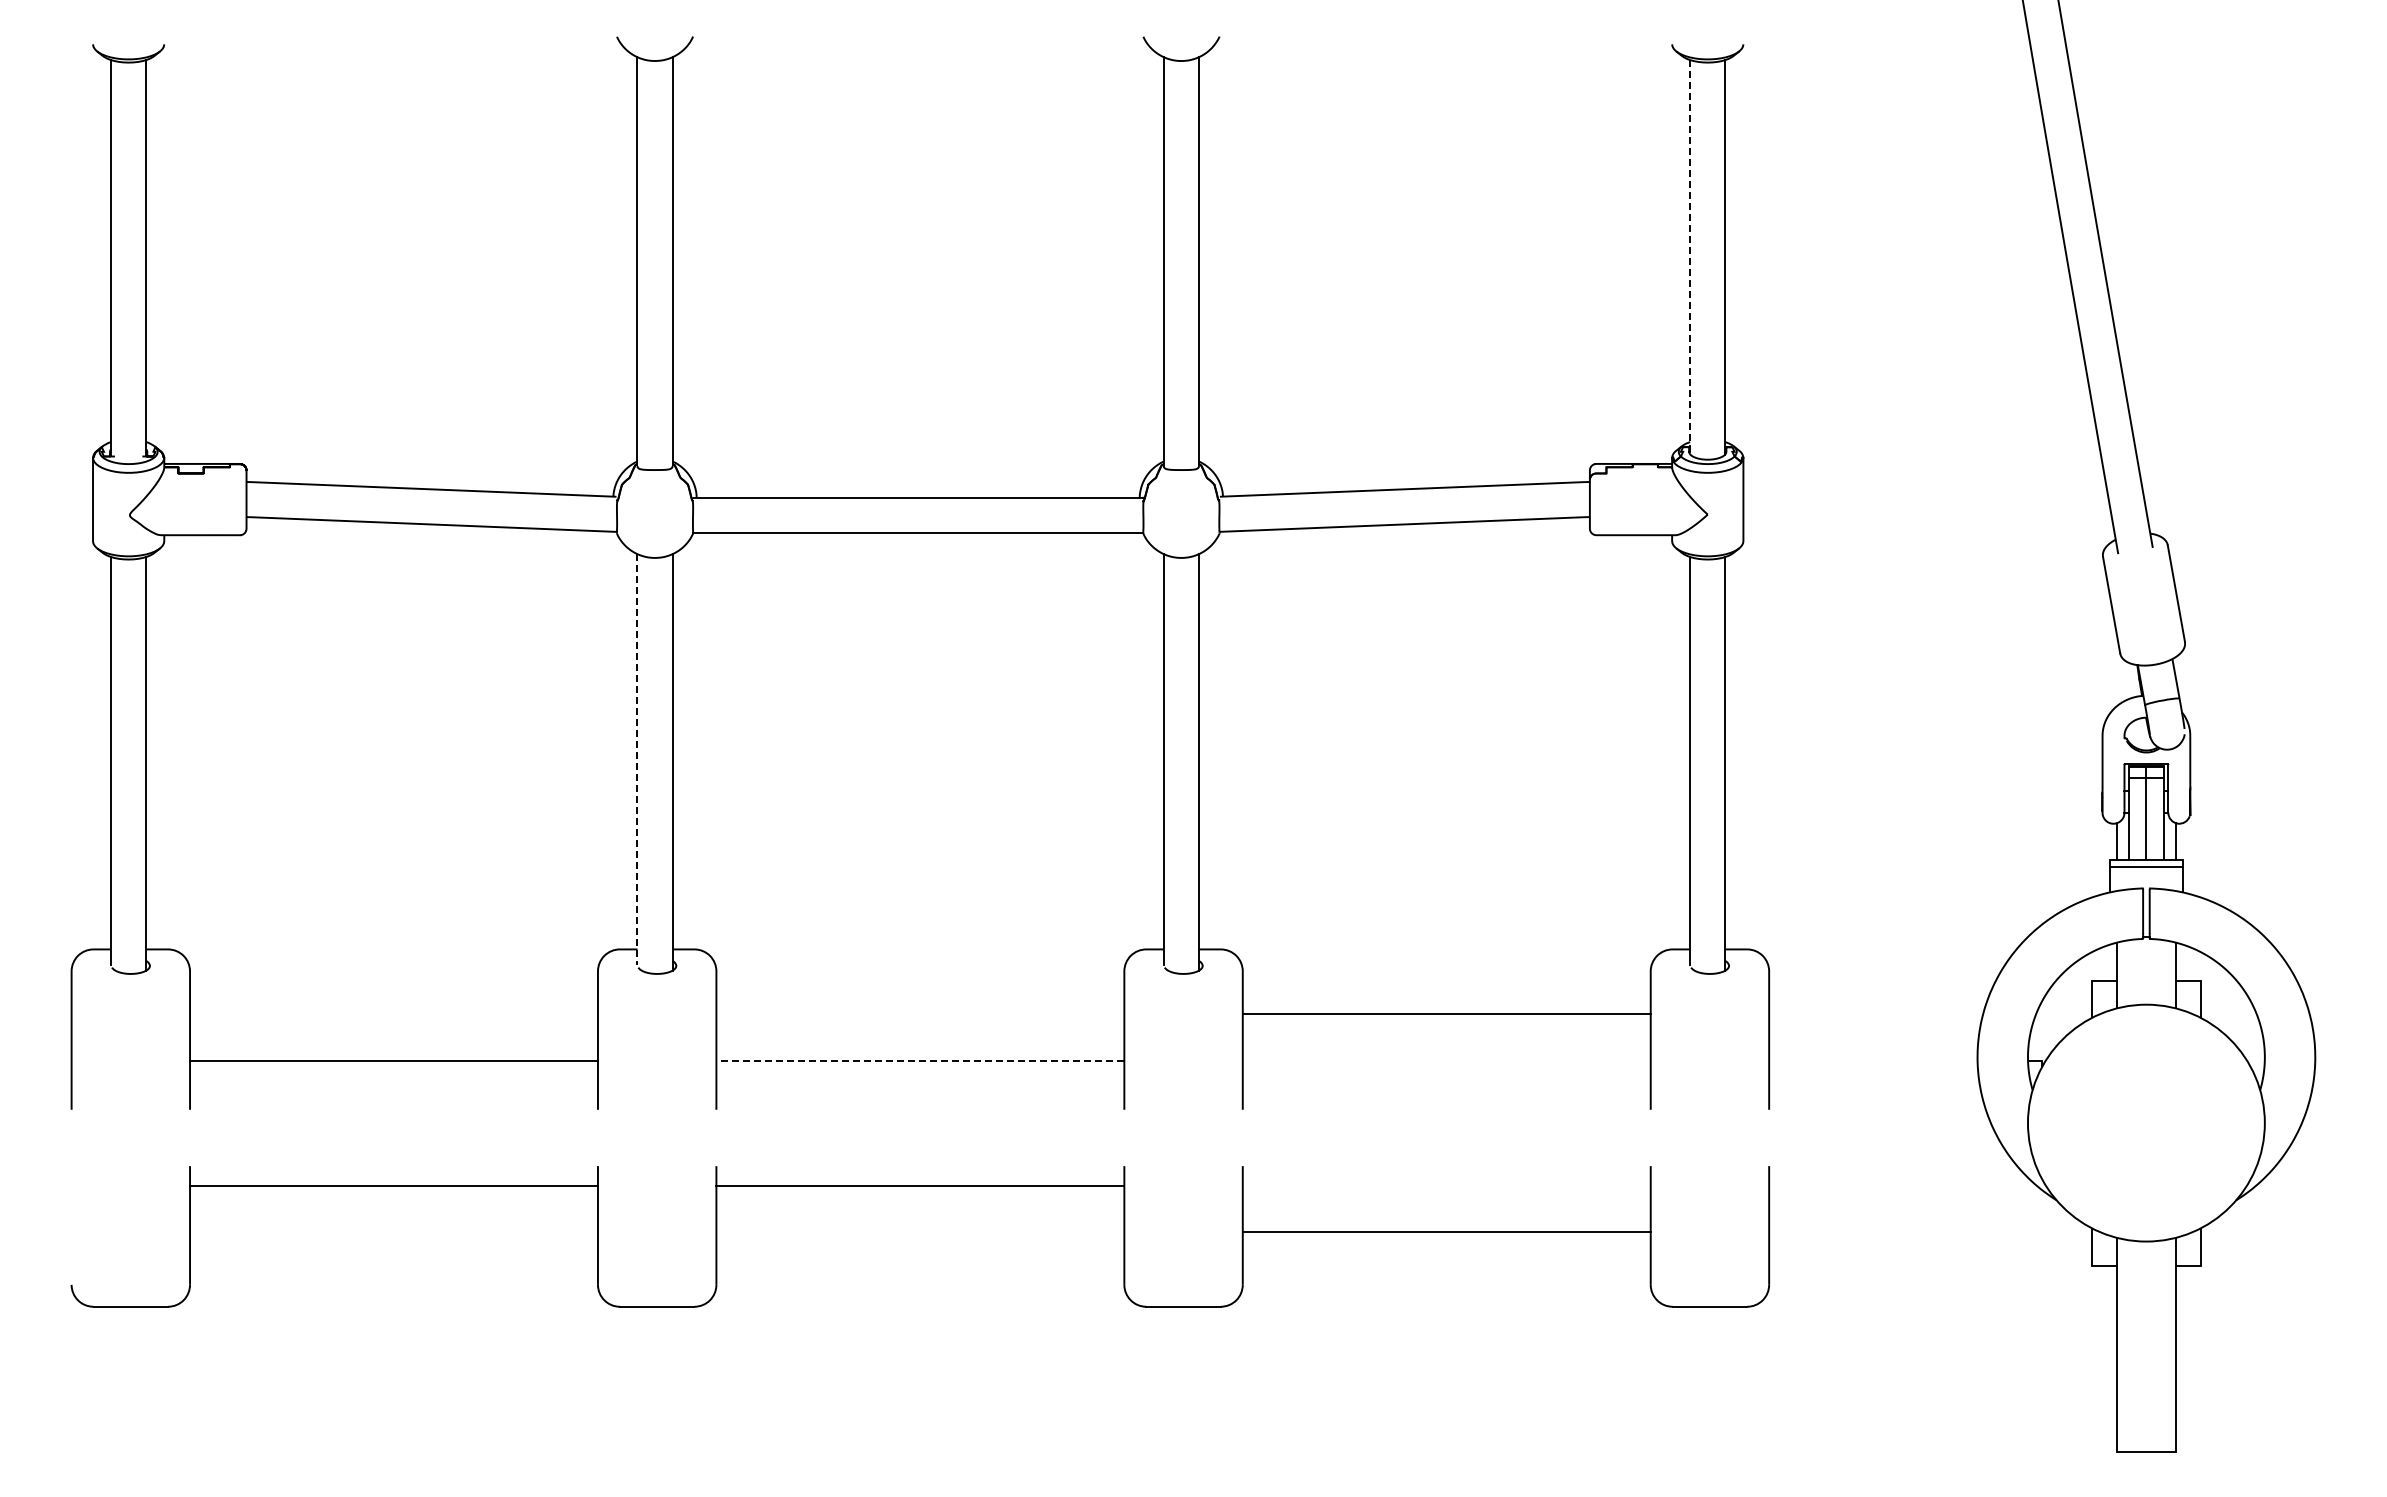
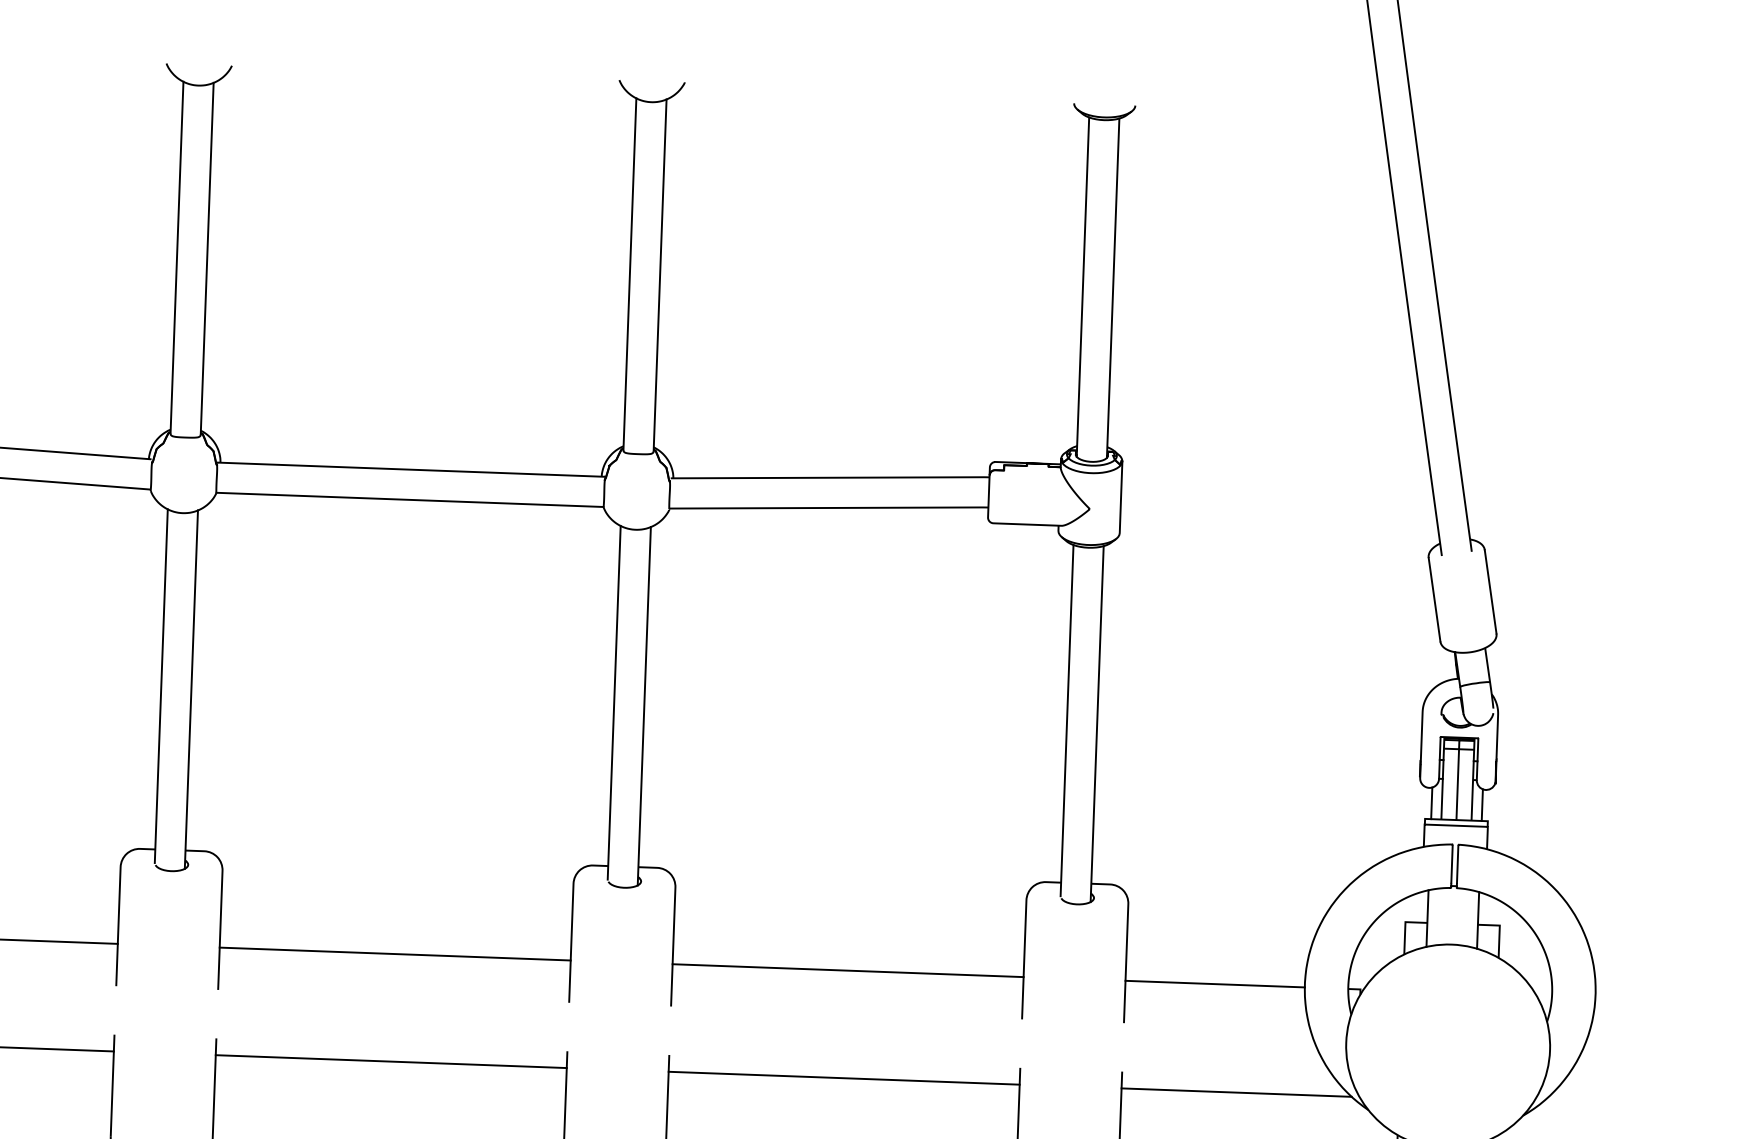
line: (1690, 257) -> (1083, 287), dashed -> solid
line: (637, 759) -> (161, 686), dashed -> solid
line: (1446, 1013) -> (847, 970), moved
line: (920, 1060) -> (395, 953), dashed -> solid
line: (1873, 1060) -> (1215, 984), added
line: (1902, 1185) -> (1236, 1092), added
line: (1446, 1231) -> (843, 1078), moved

